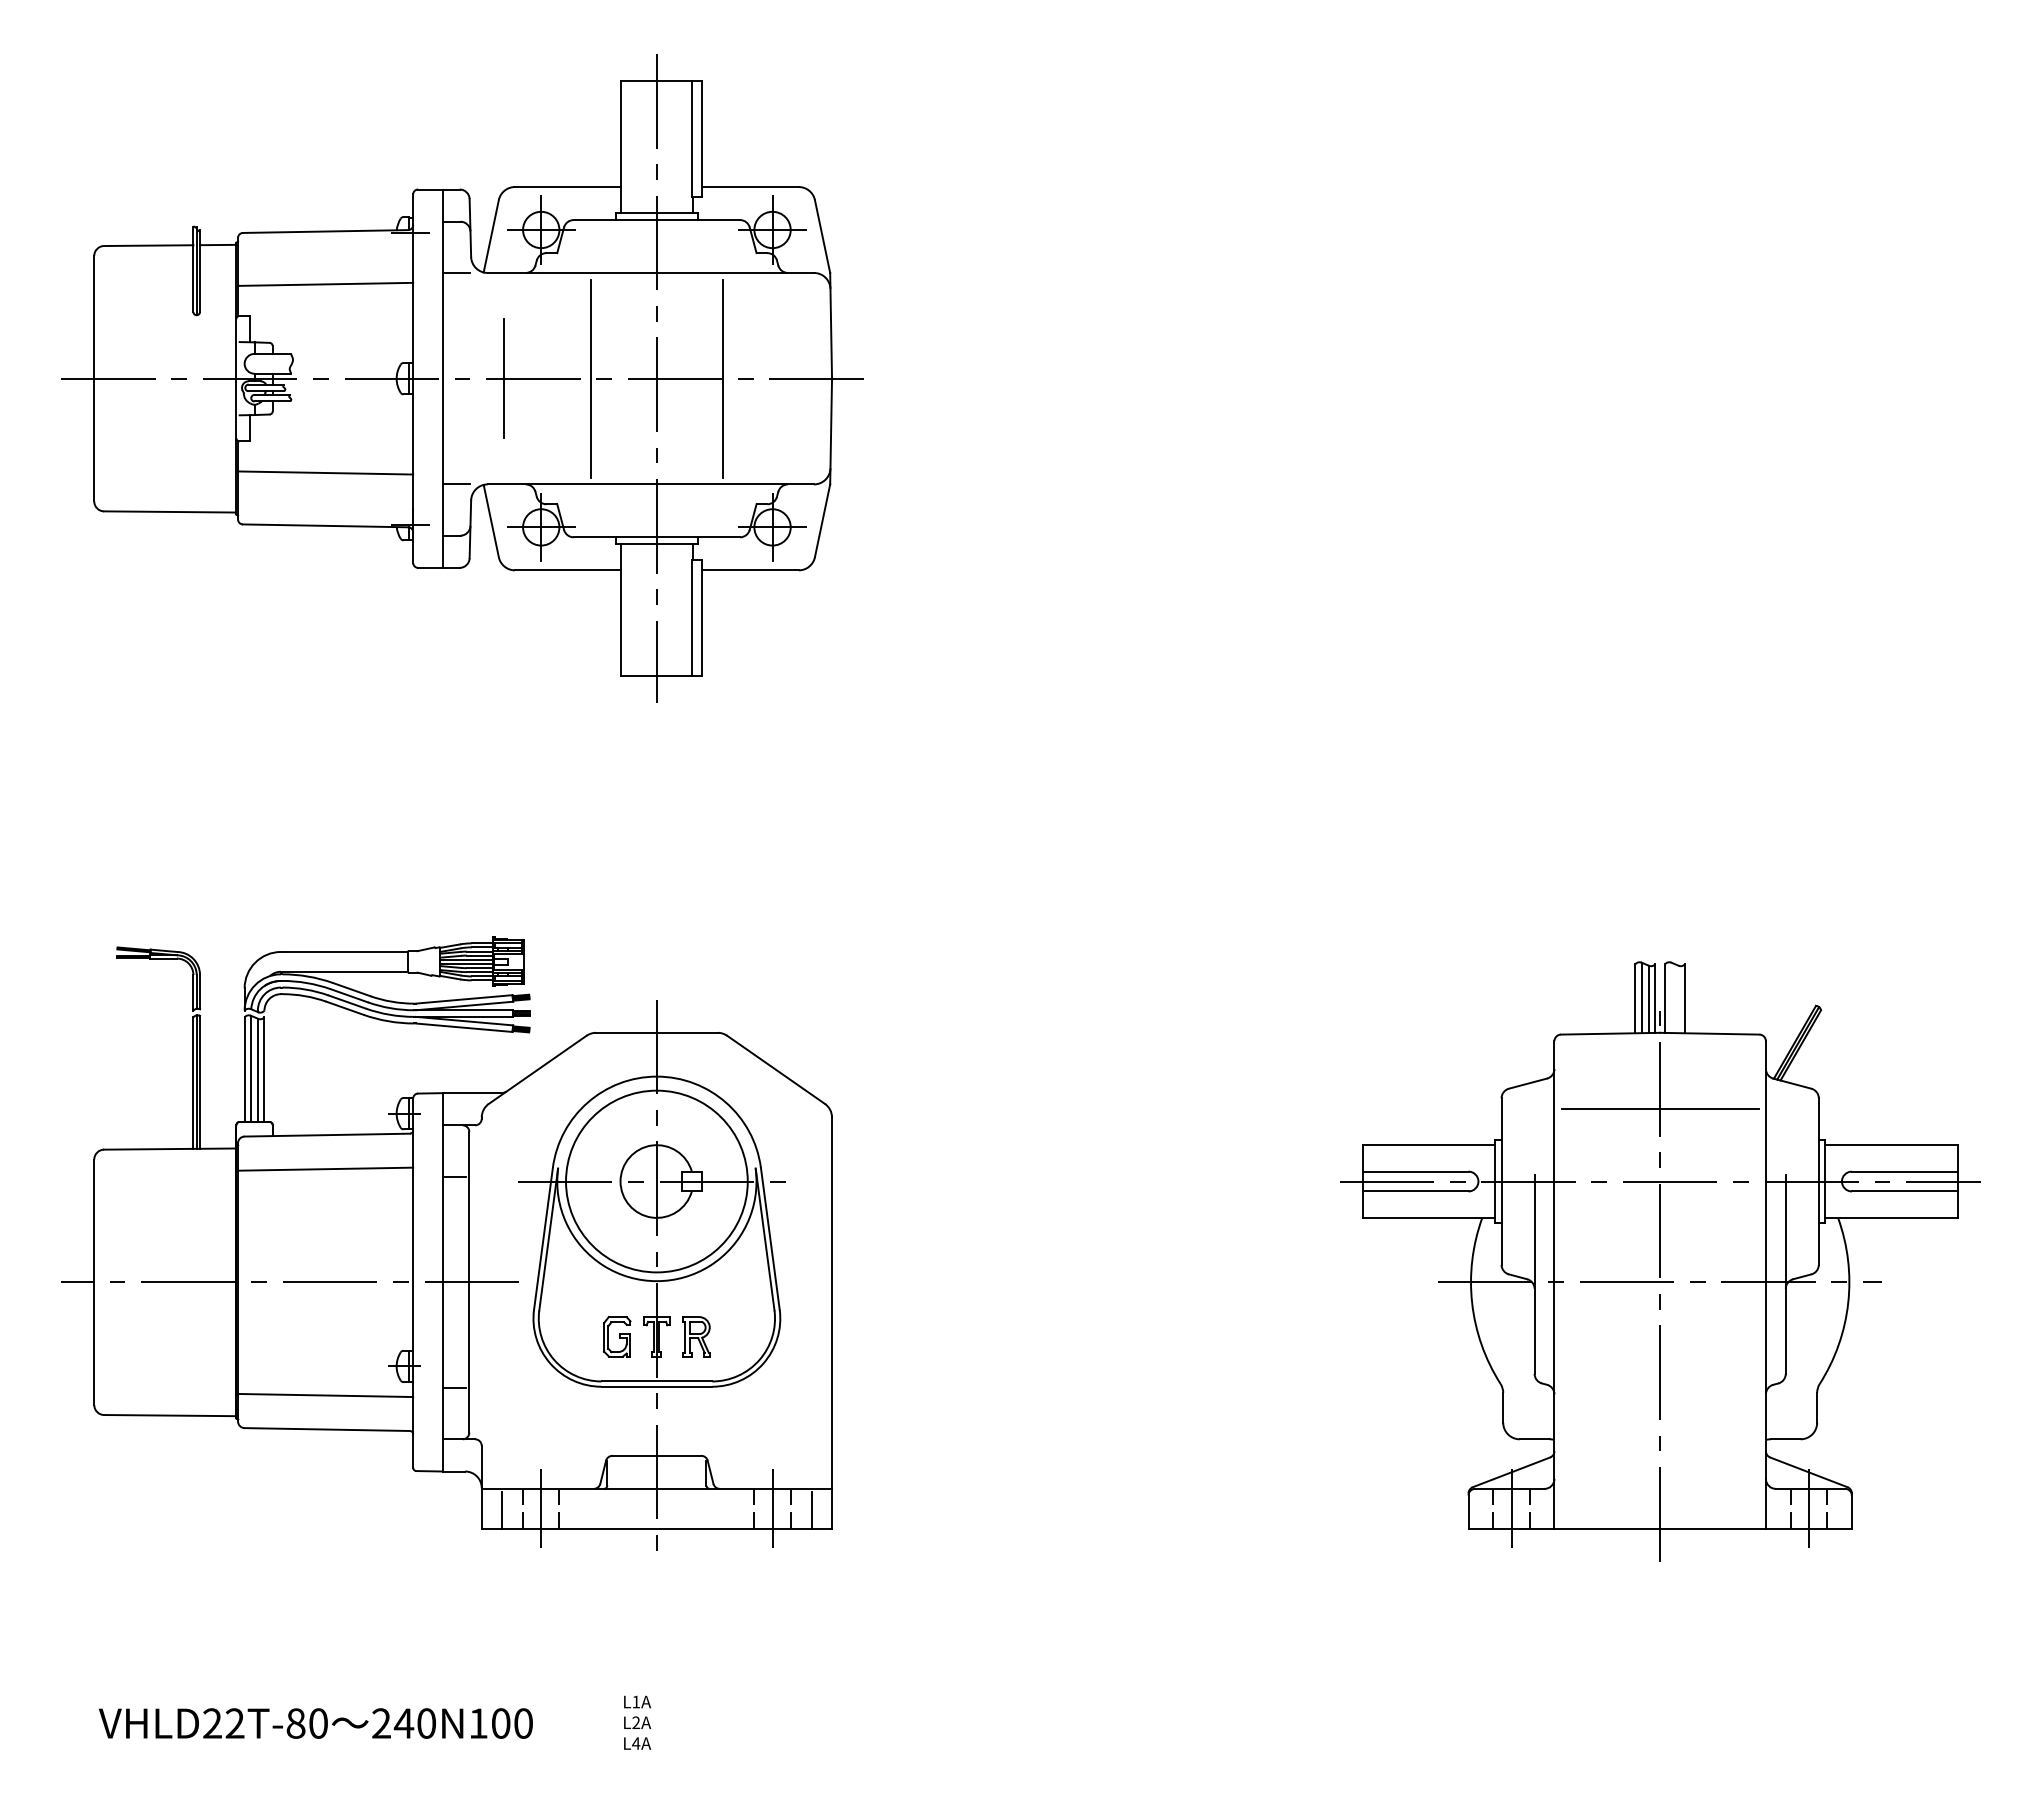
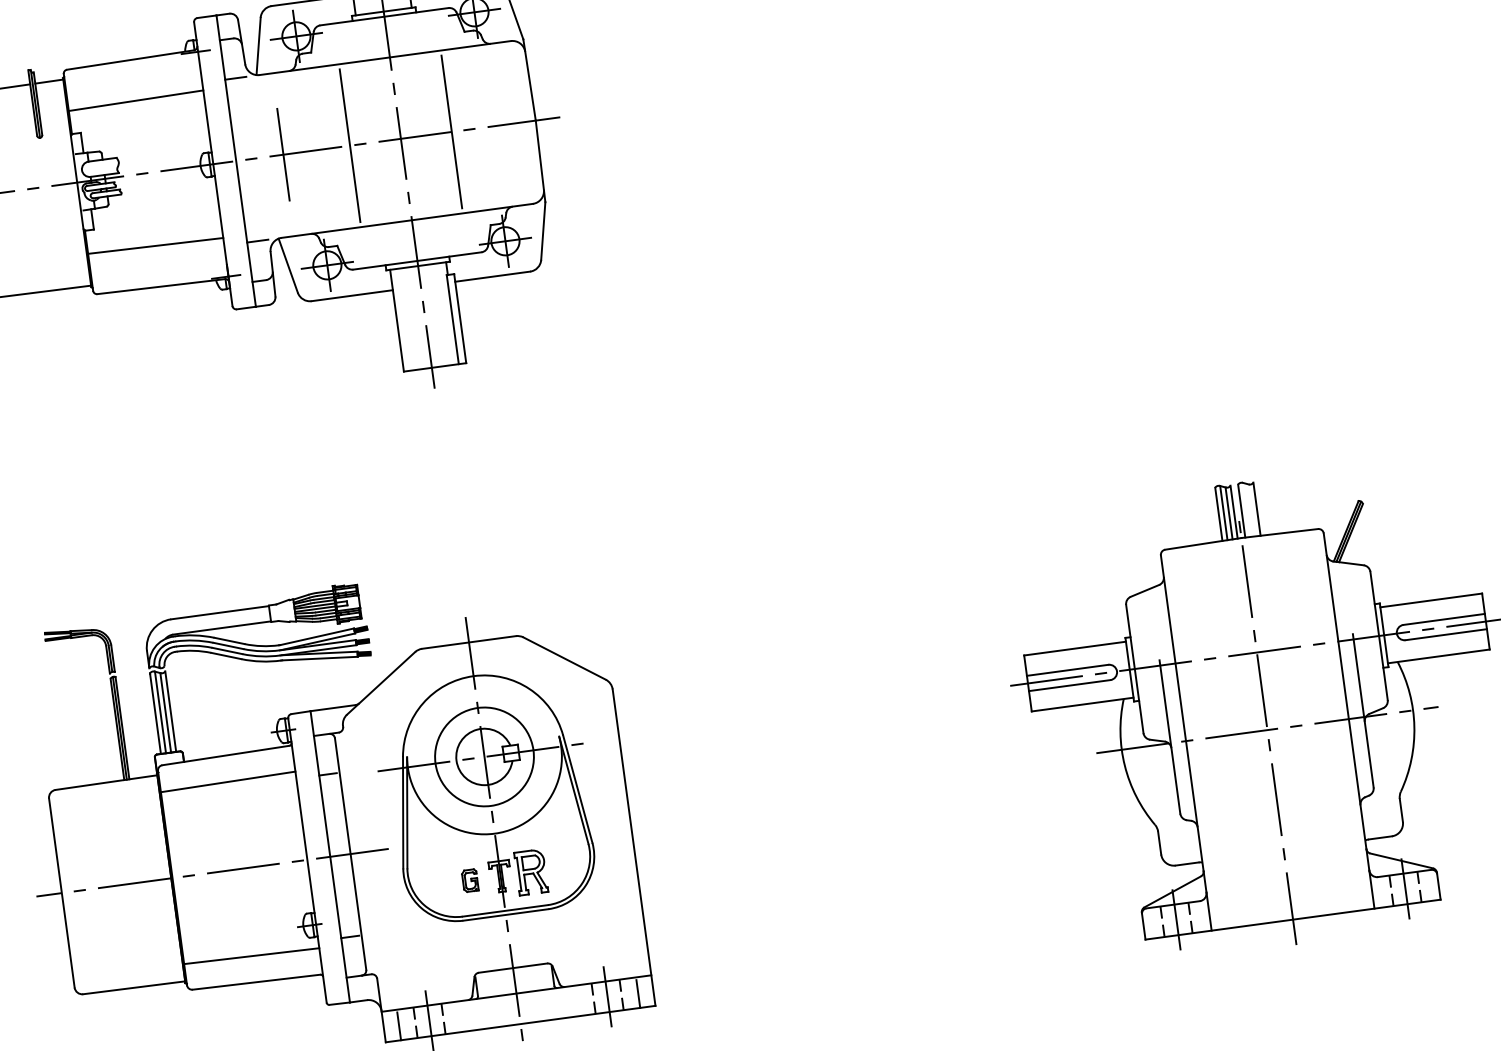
line: (1660, 1108) -> (1249, 596), removed
circle: (656, 1181) -> (484, 756), size x0.7
part: (617, 1336) -> (470, 880), size x0.7
part: (696, 1336) -> (531, 872), size x1.4

